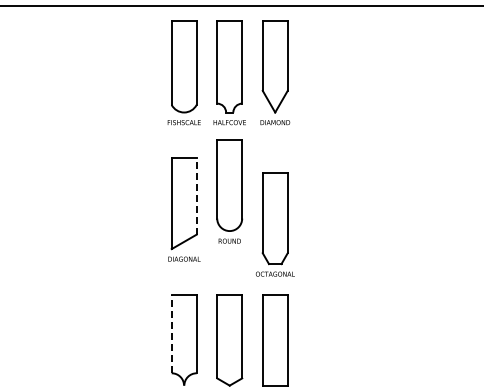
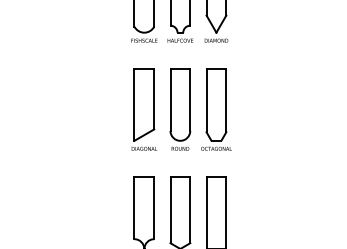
part: (229, 191) -> (180, 109), moved
line: (196, 195) -> (154, 98), dashed -> solid
part: (274, 224) -> (215, 109), moved
line: (171, 333) -> (134, 207), dashed -> solid

